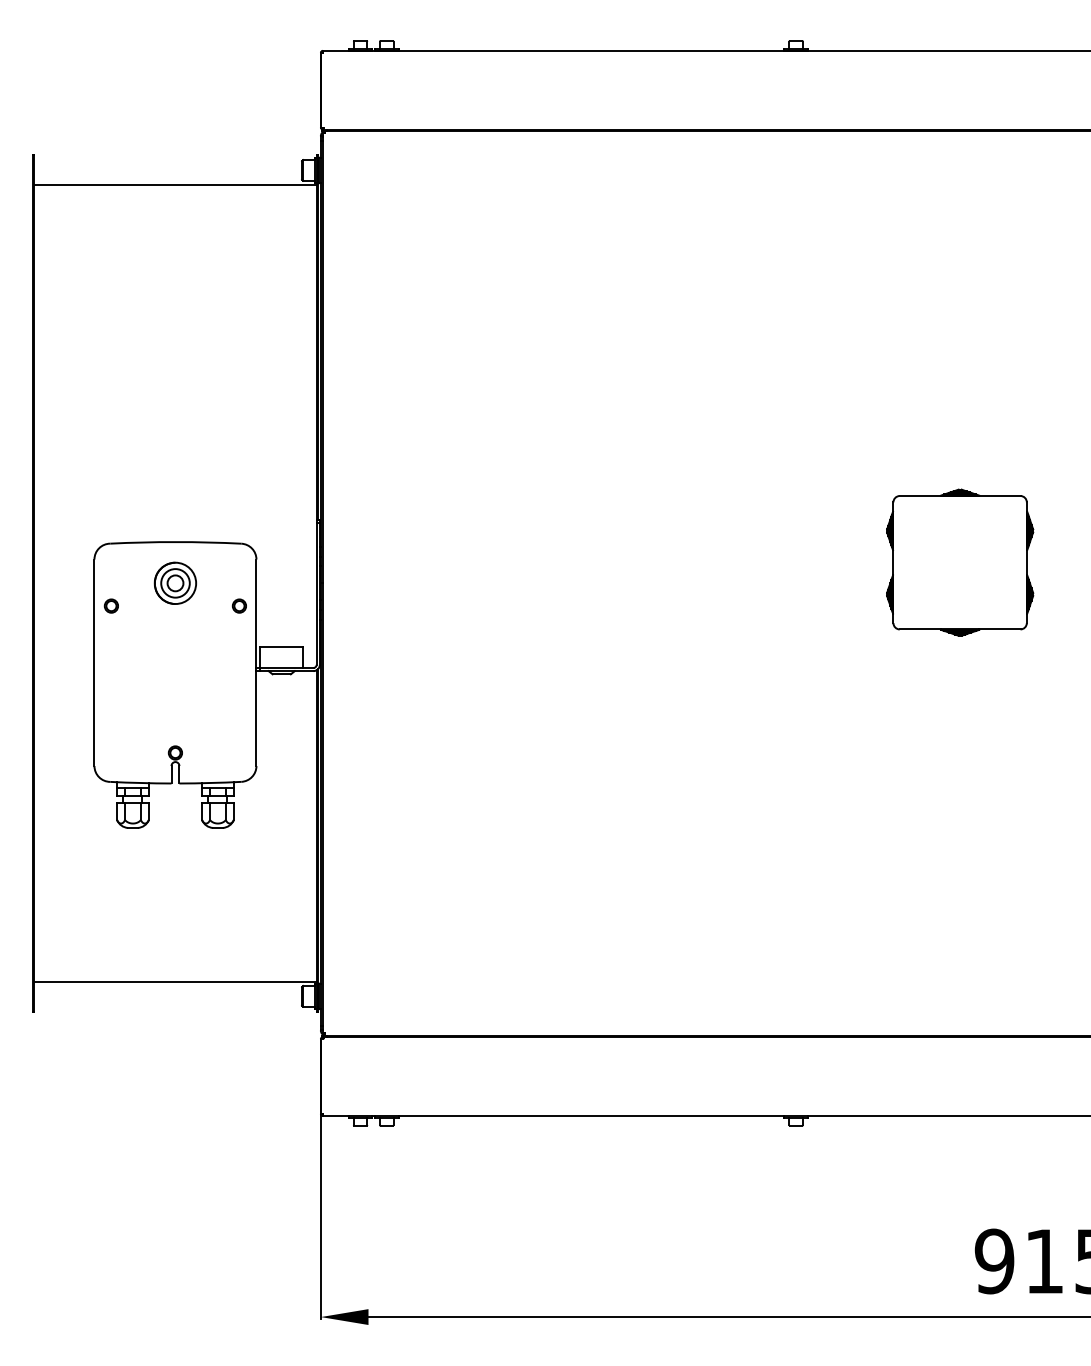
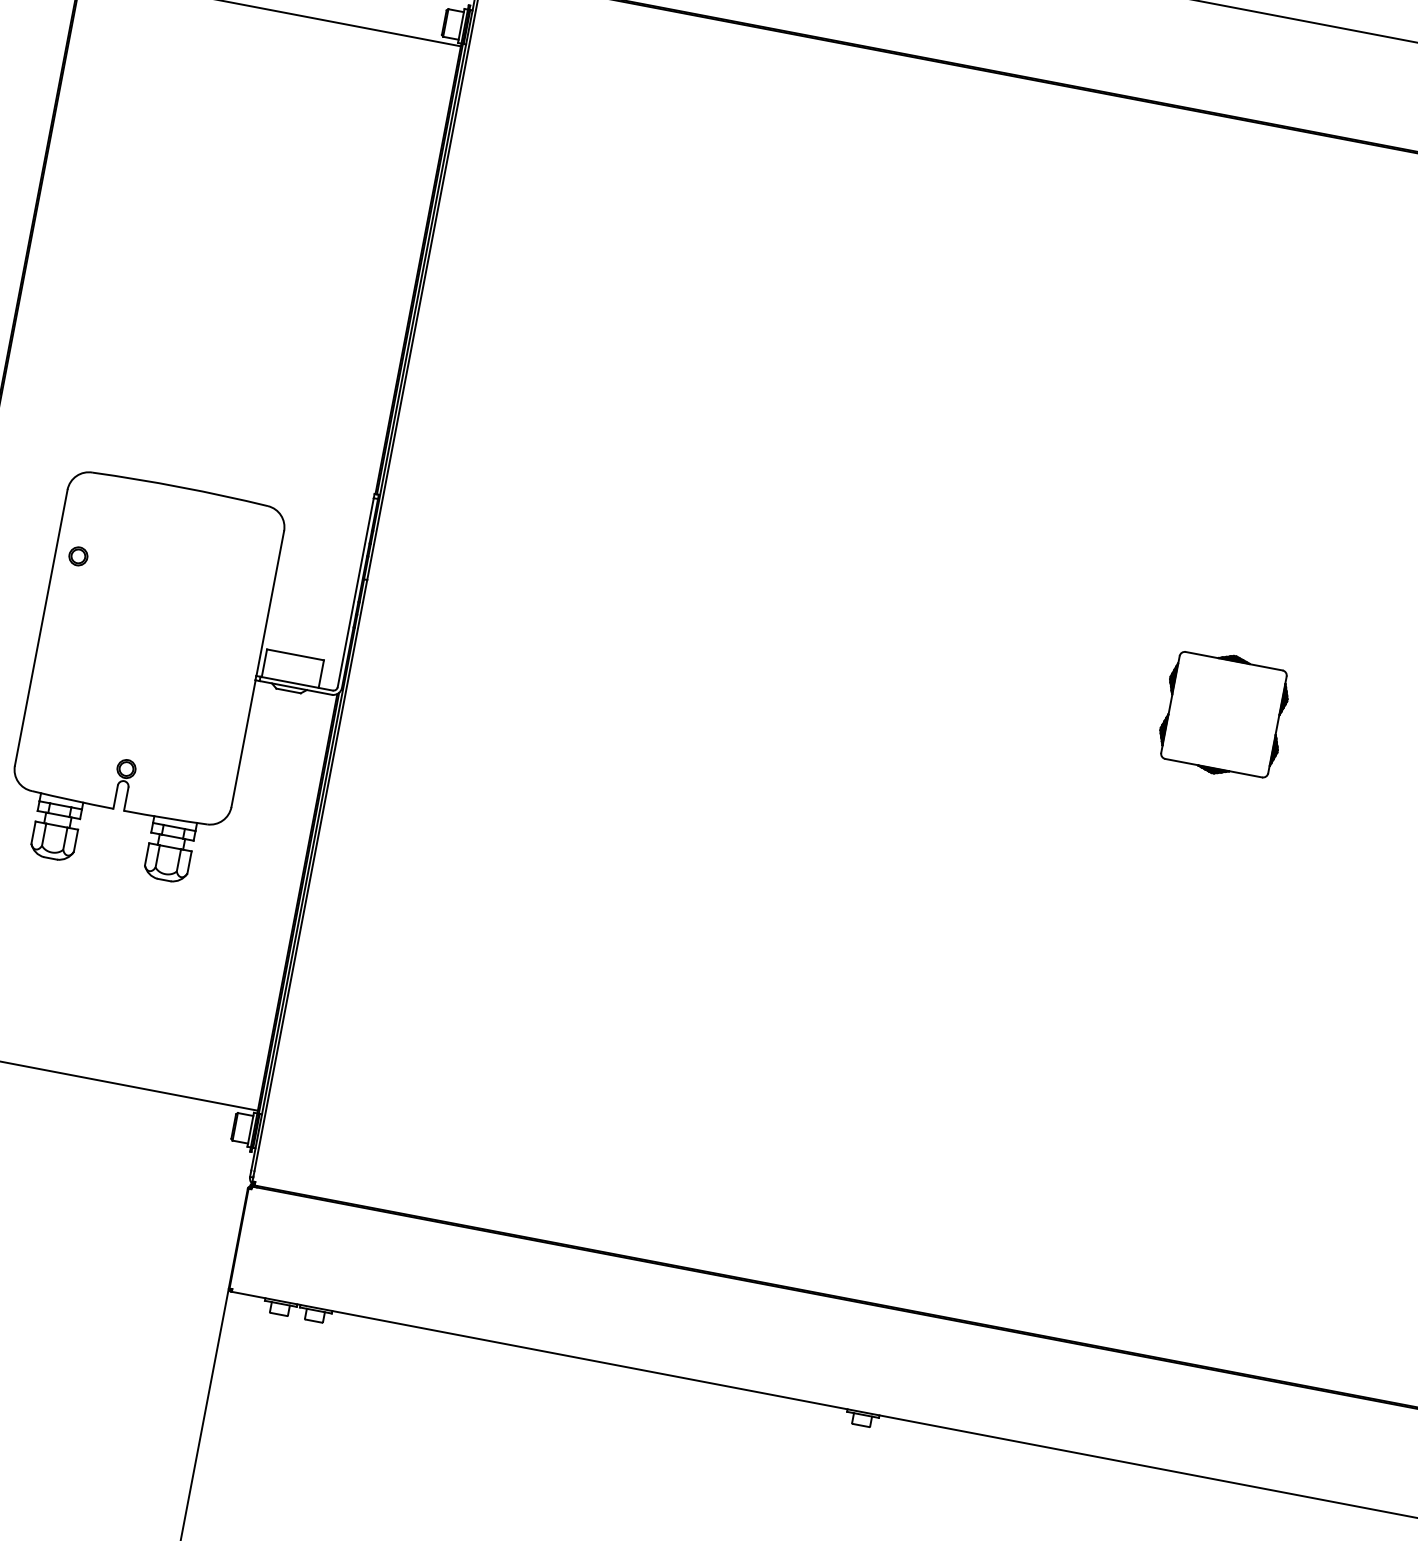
part: (960, 562) -> (1224, 714), size x0.6
part: (175, 582) -> (170, 541), removed
part: (238, 605) -> (248, 587), removed

